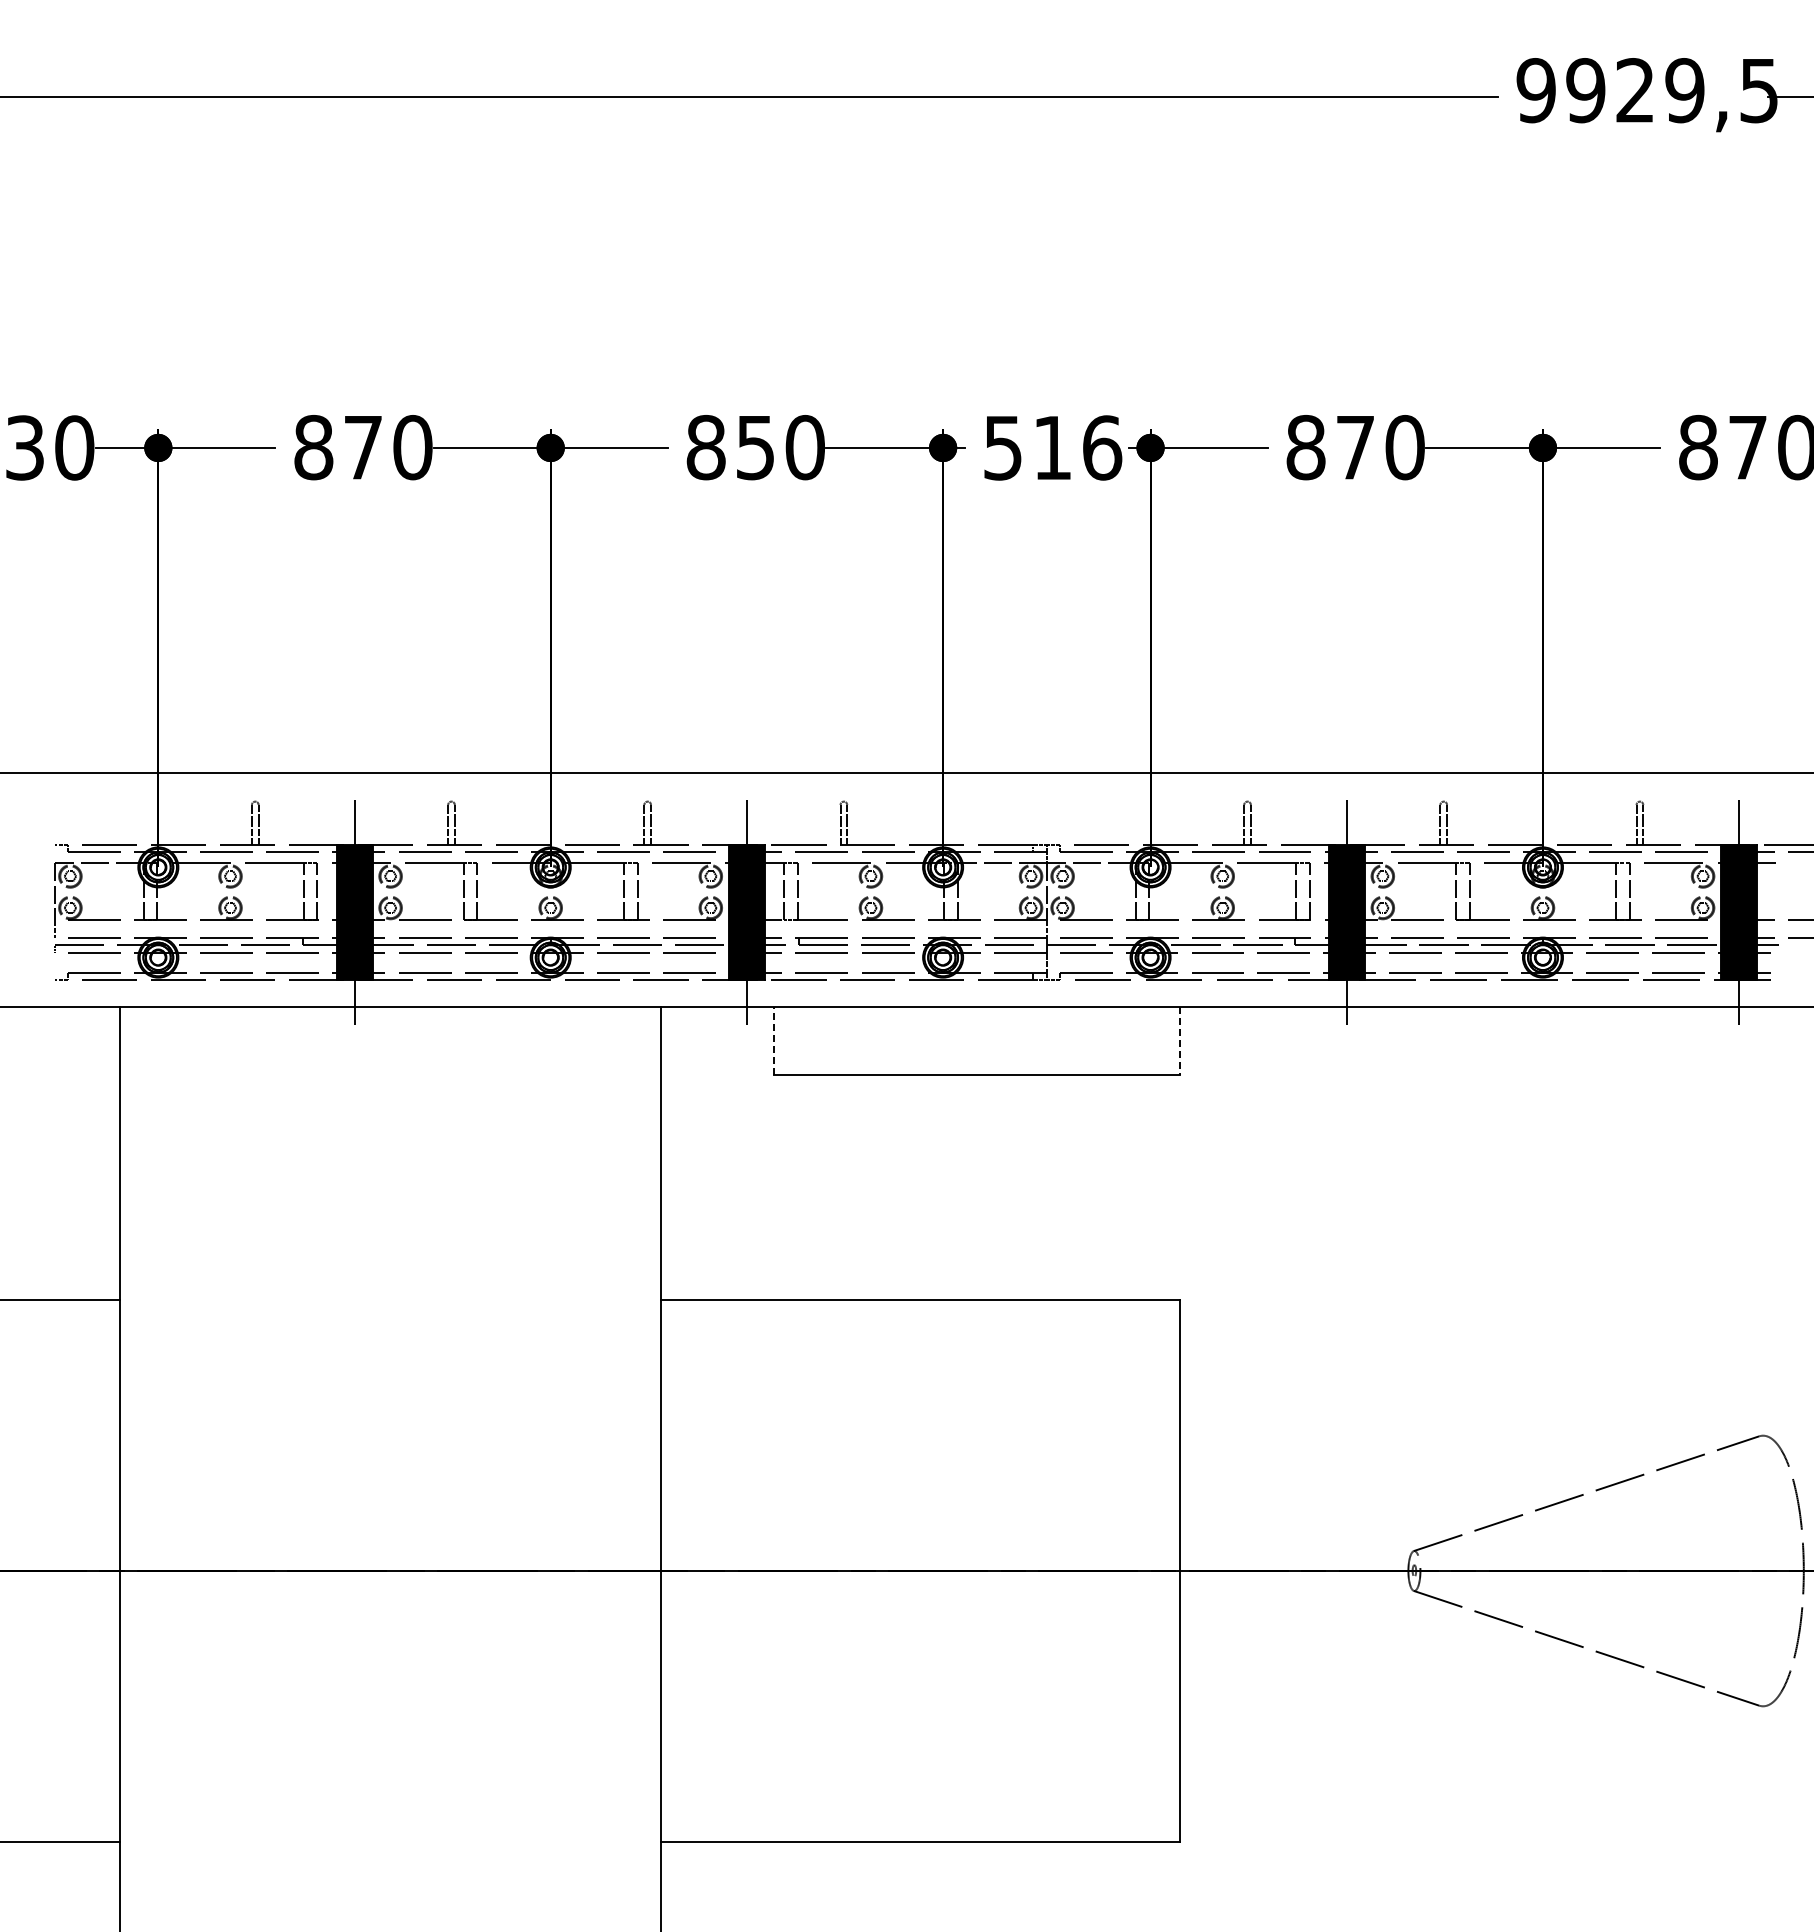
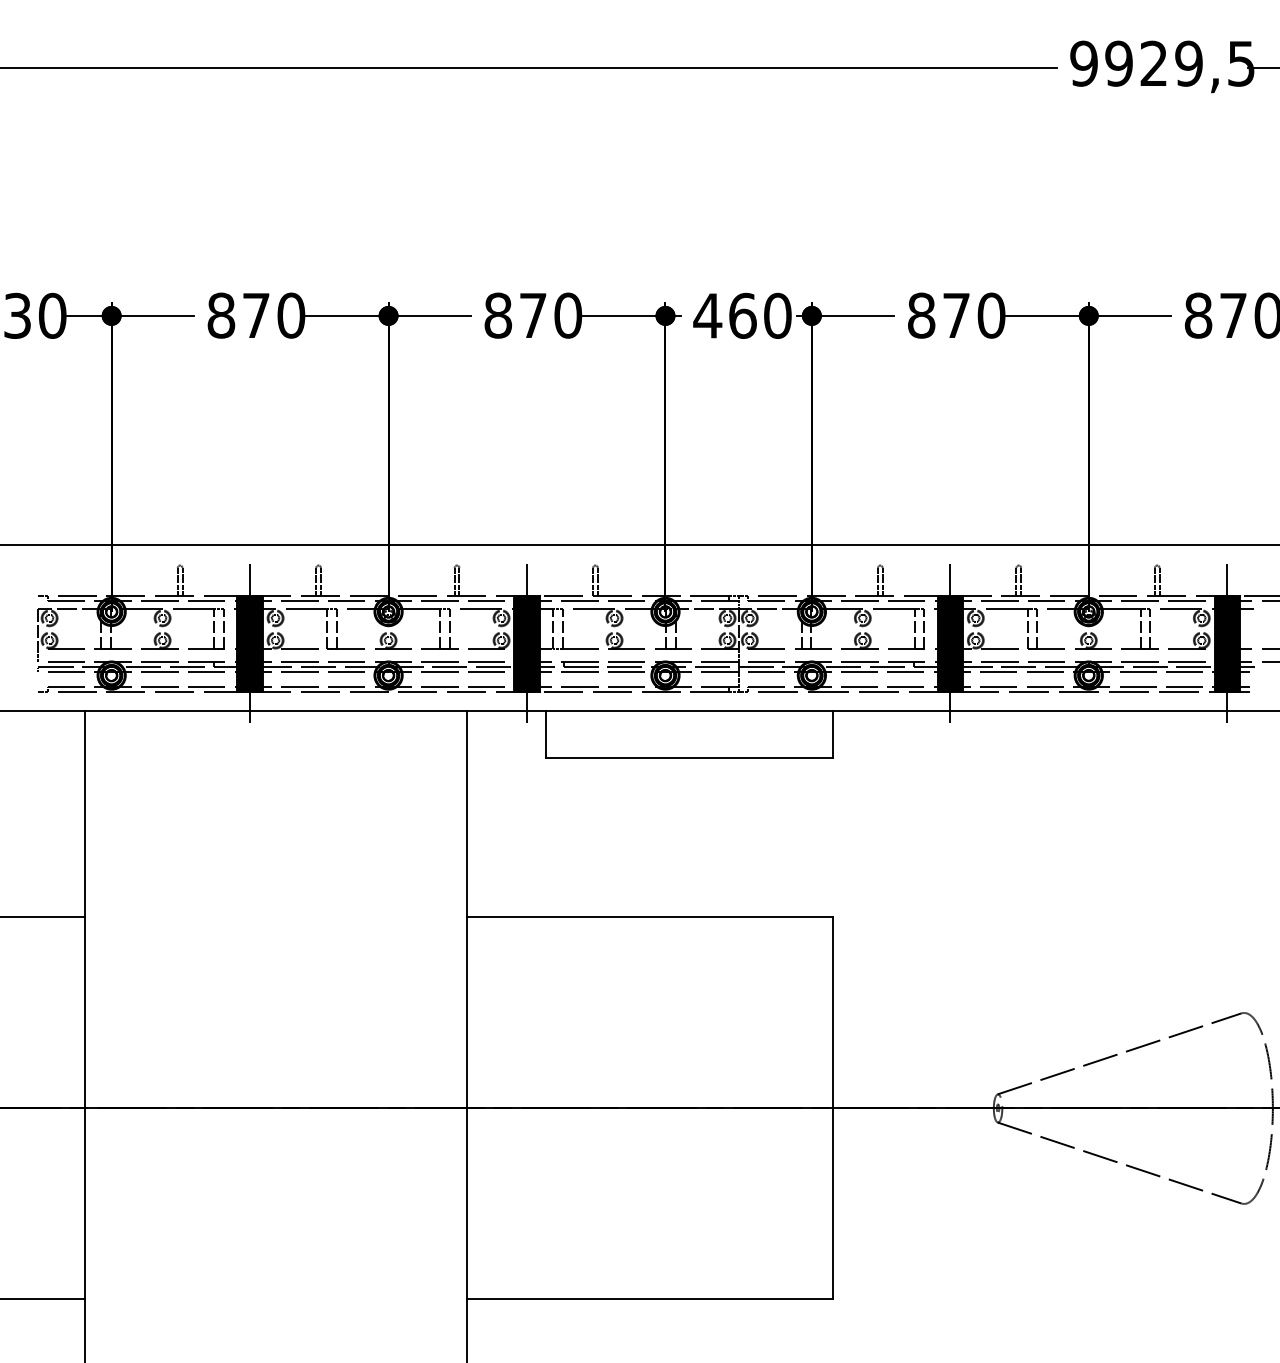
text: (1052, 447) -> (742, 315), 516 -> 460
text: (755, 448) -> (533, 316), 850 -> 870
line: (773, 1041) -> (545, 734), dashed -> solid
line: (1179, 1041) -> (832, 734), dashed -> solid

